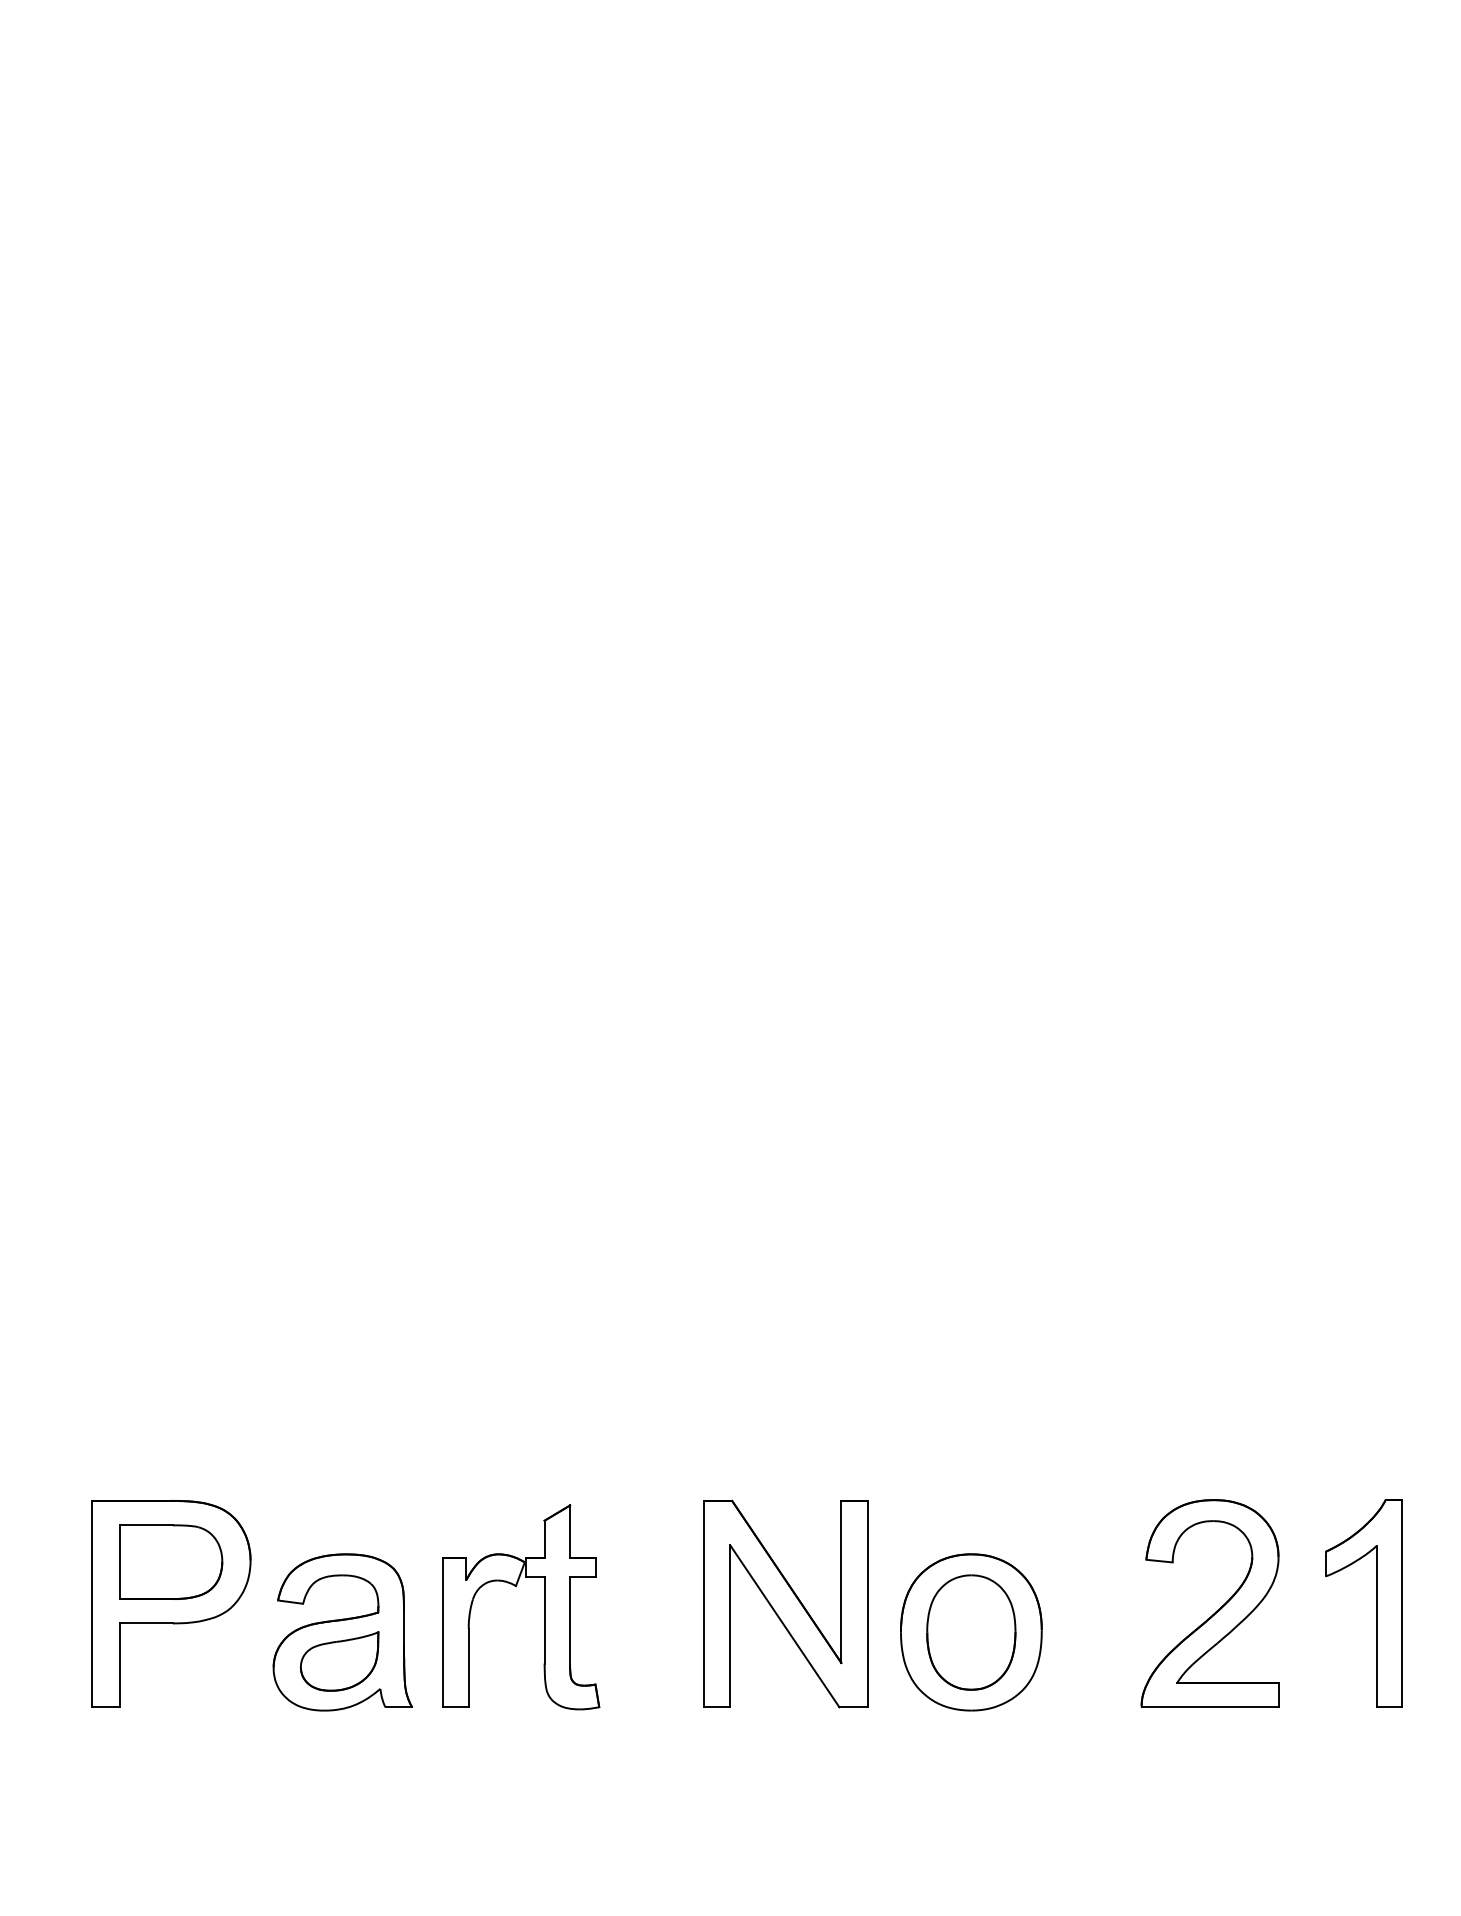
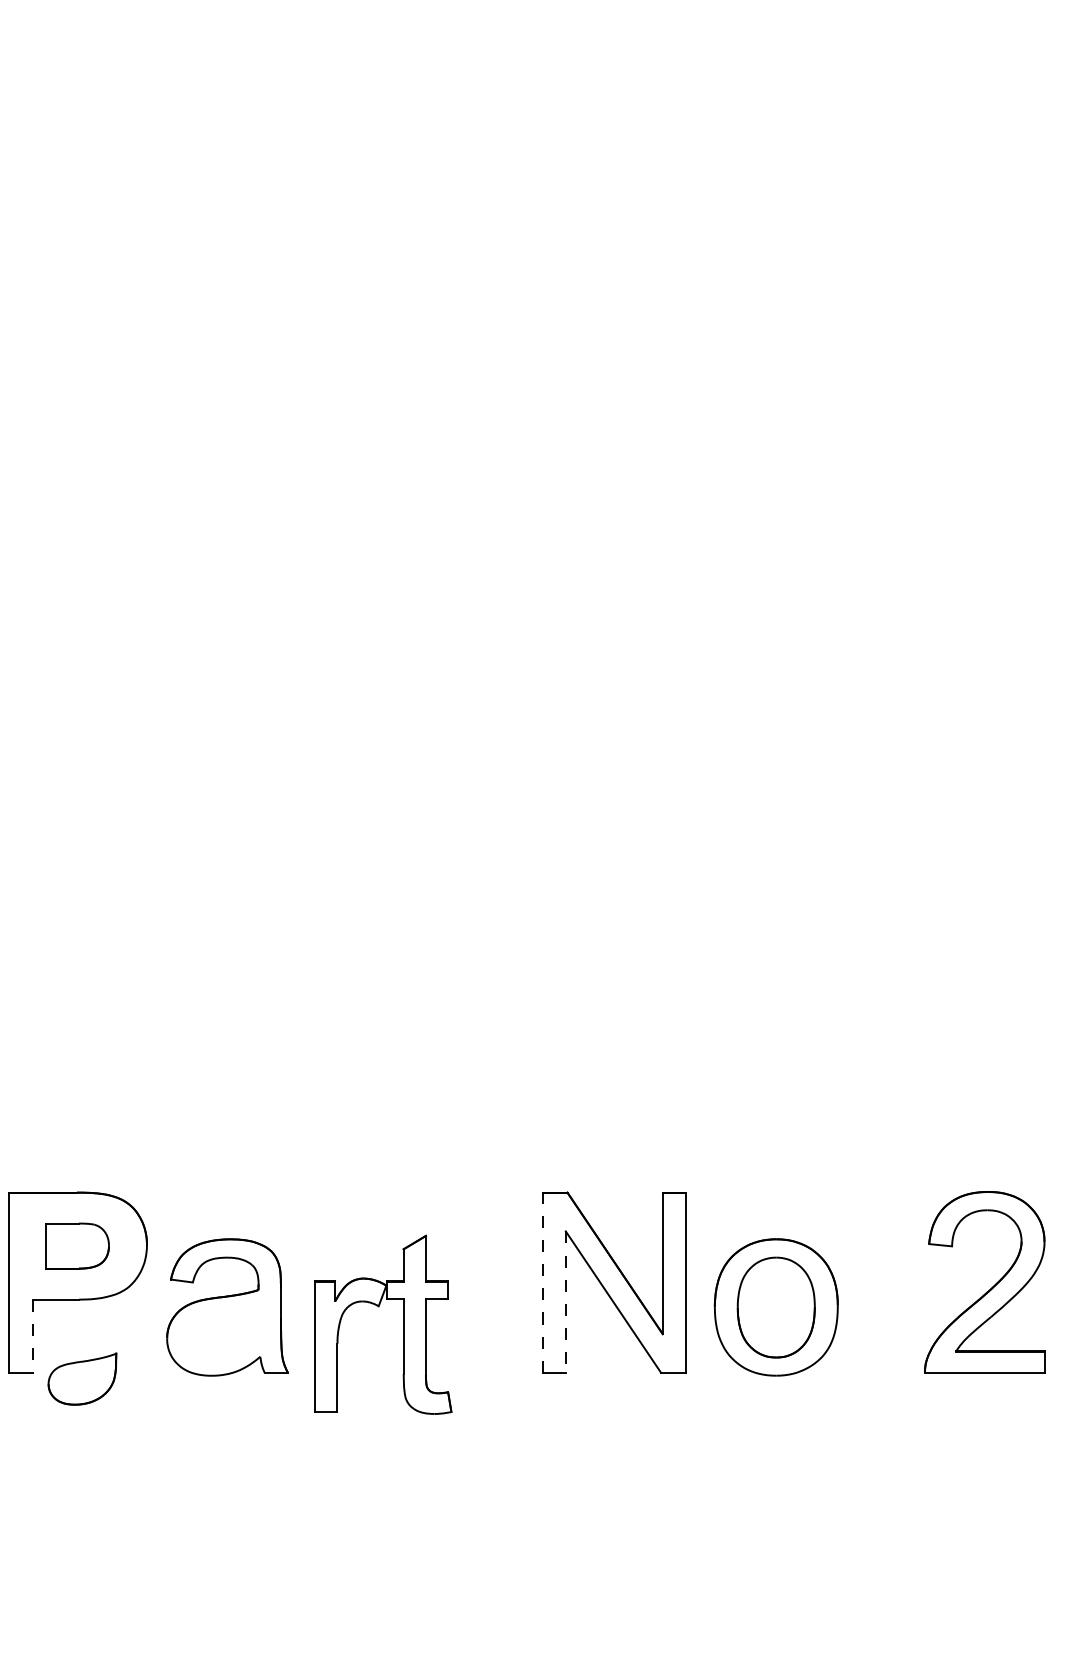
part: (171, 1561) -> (77, 1245), size x0.7
part: (516, 1587) -> (379, 1307), moved
line: (704, 1603) -> (543, 1282), solid -> dashed
line: (730, 1626) -> (566, 1302), solid -> dashed
part: (339, 1661) -> (82, 1379), moved
line: (119, 1665) -> (32, 1336), solid -> dashed

